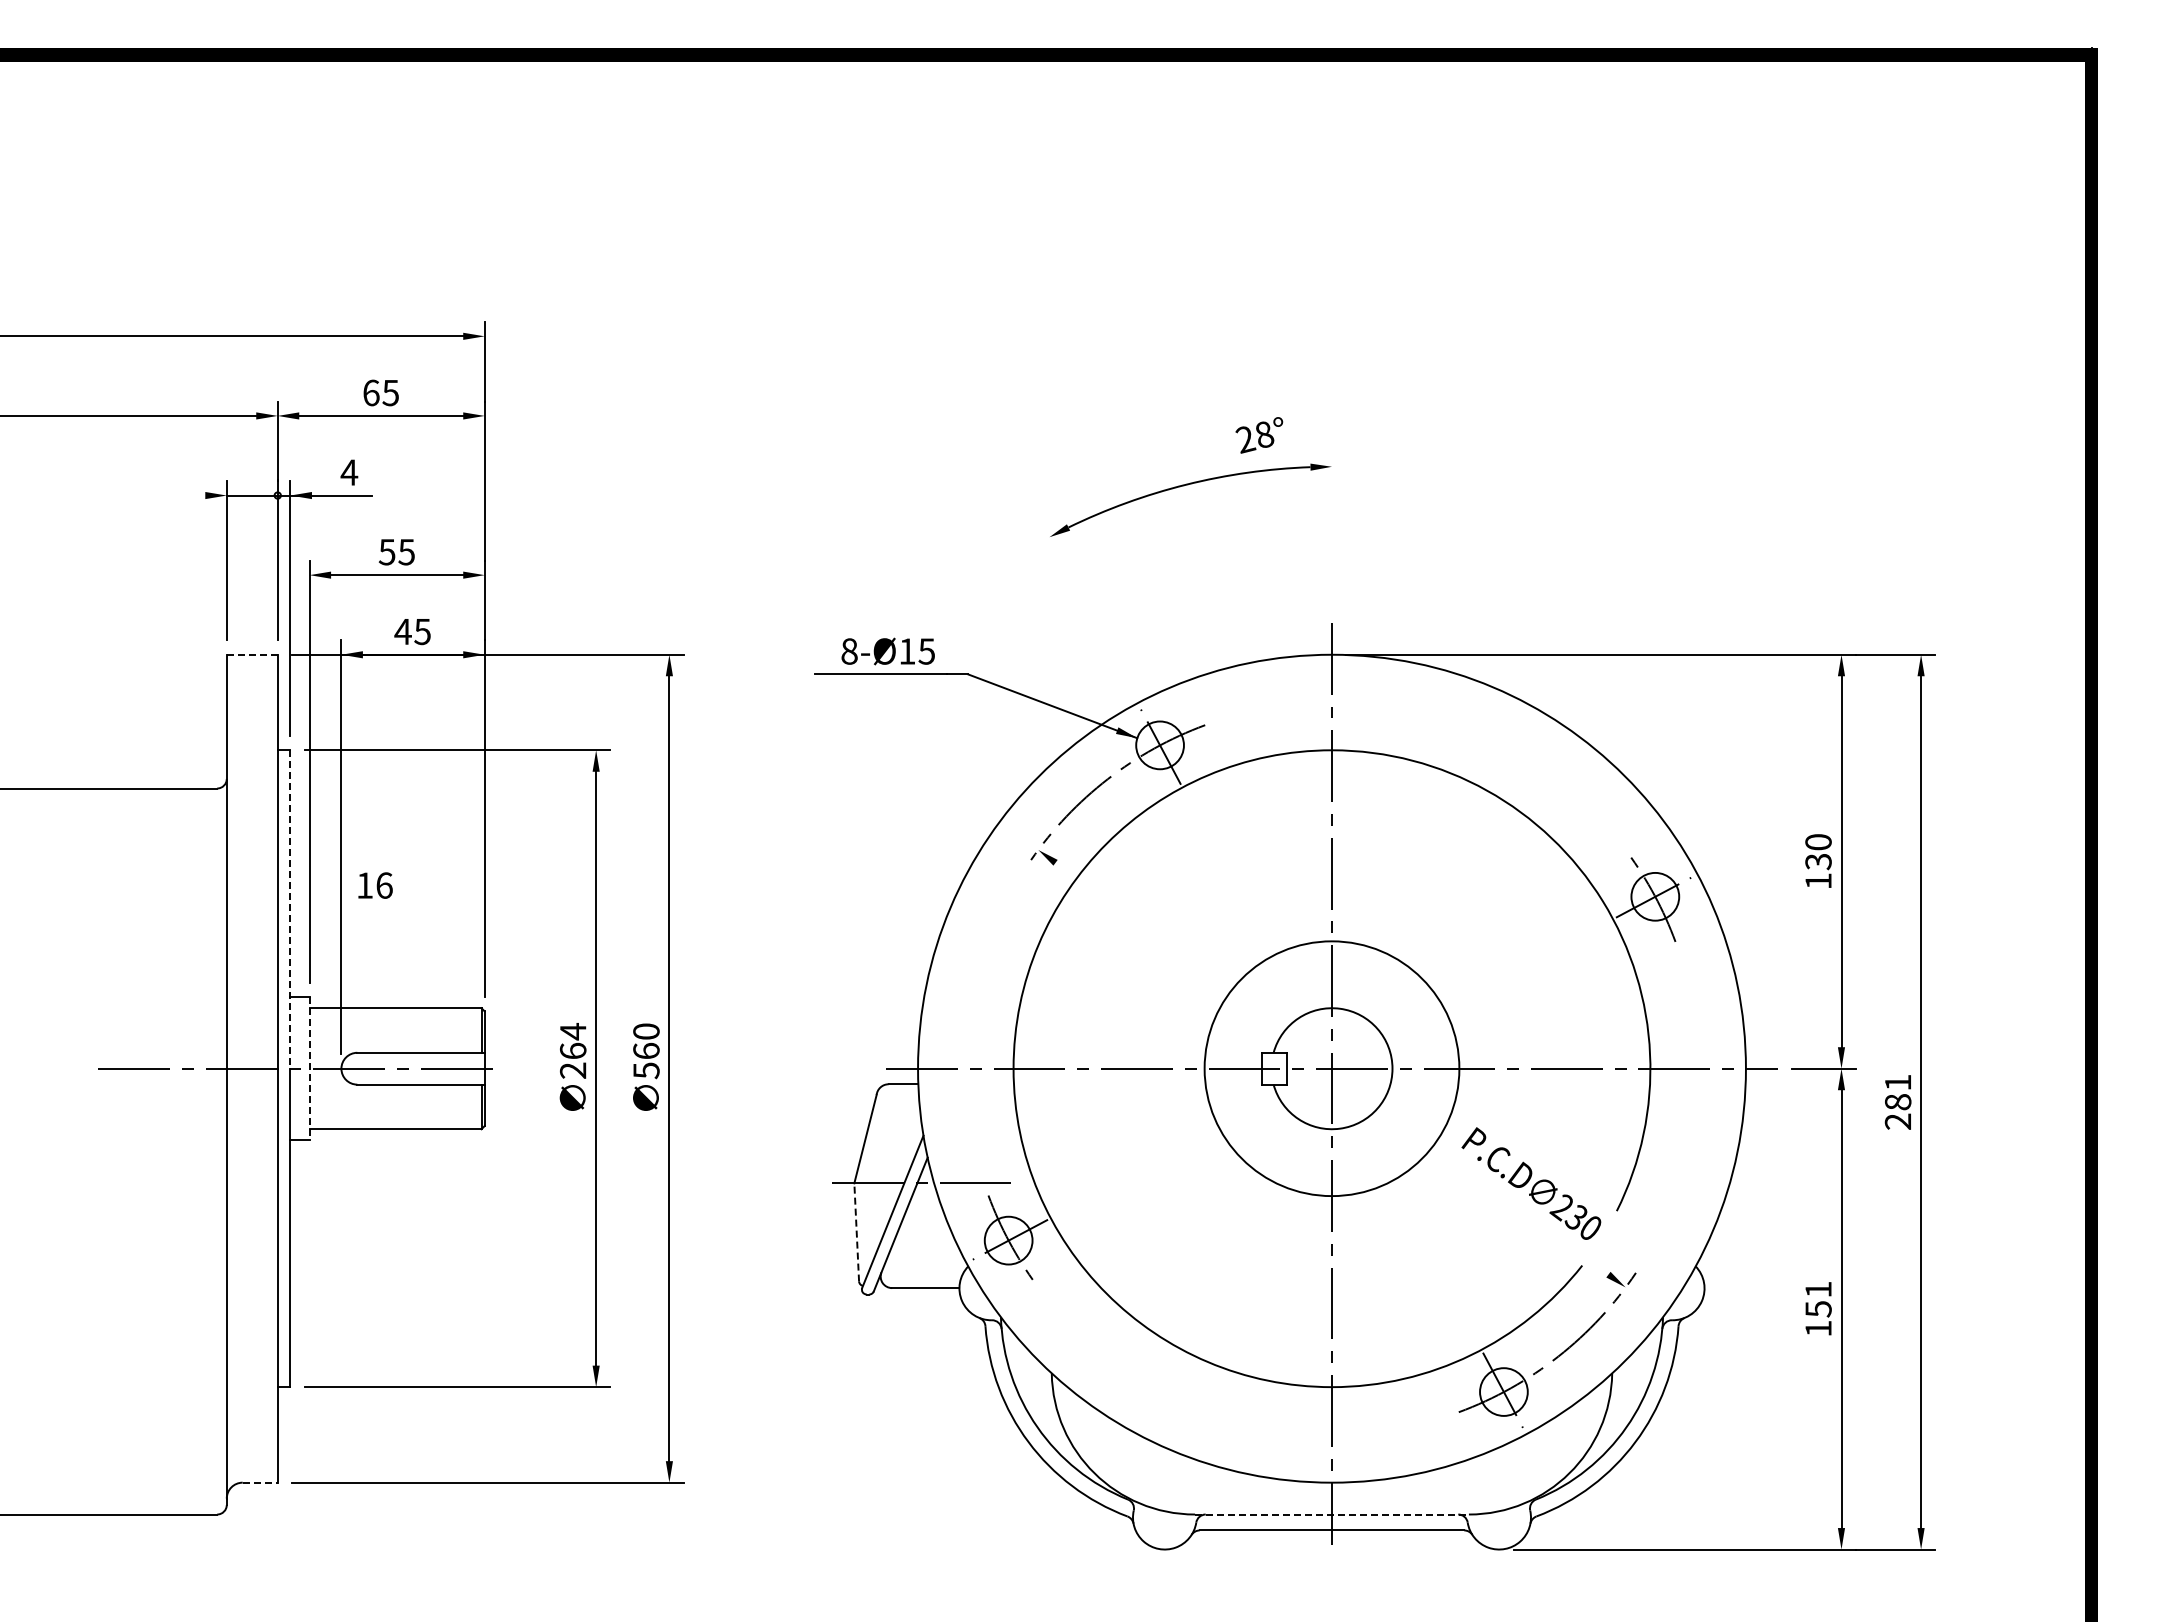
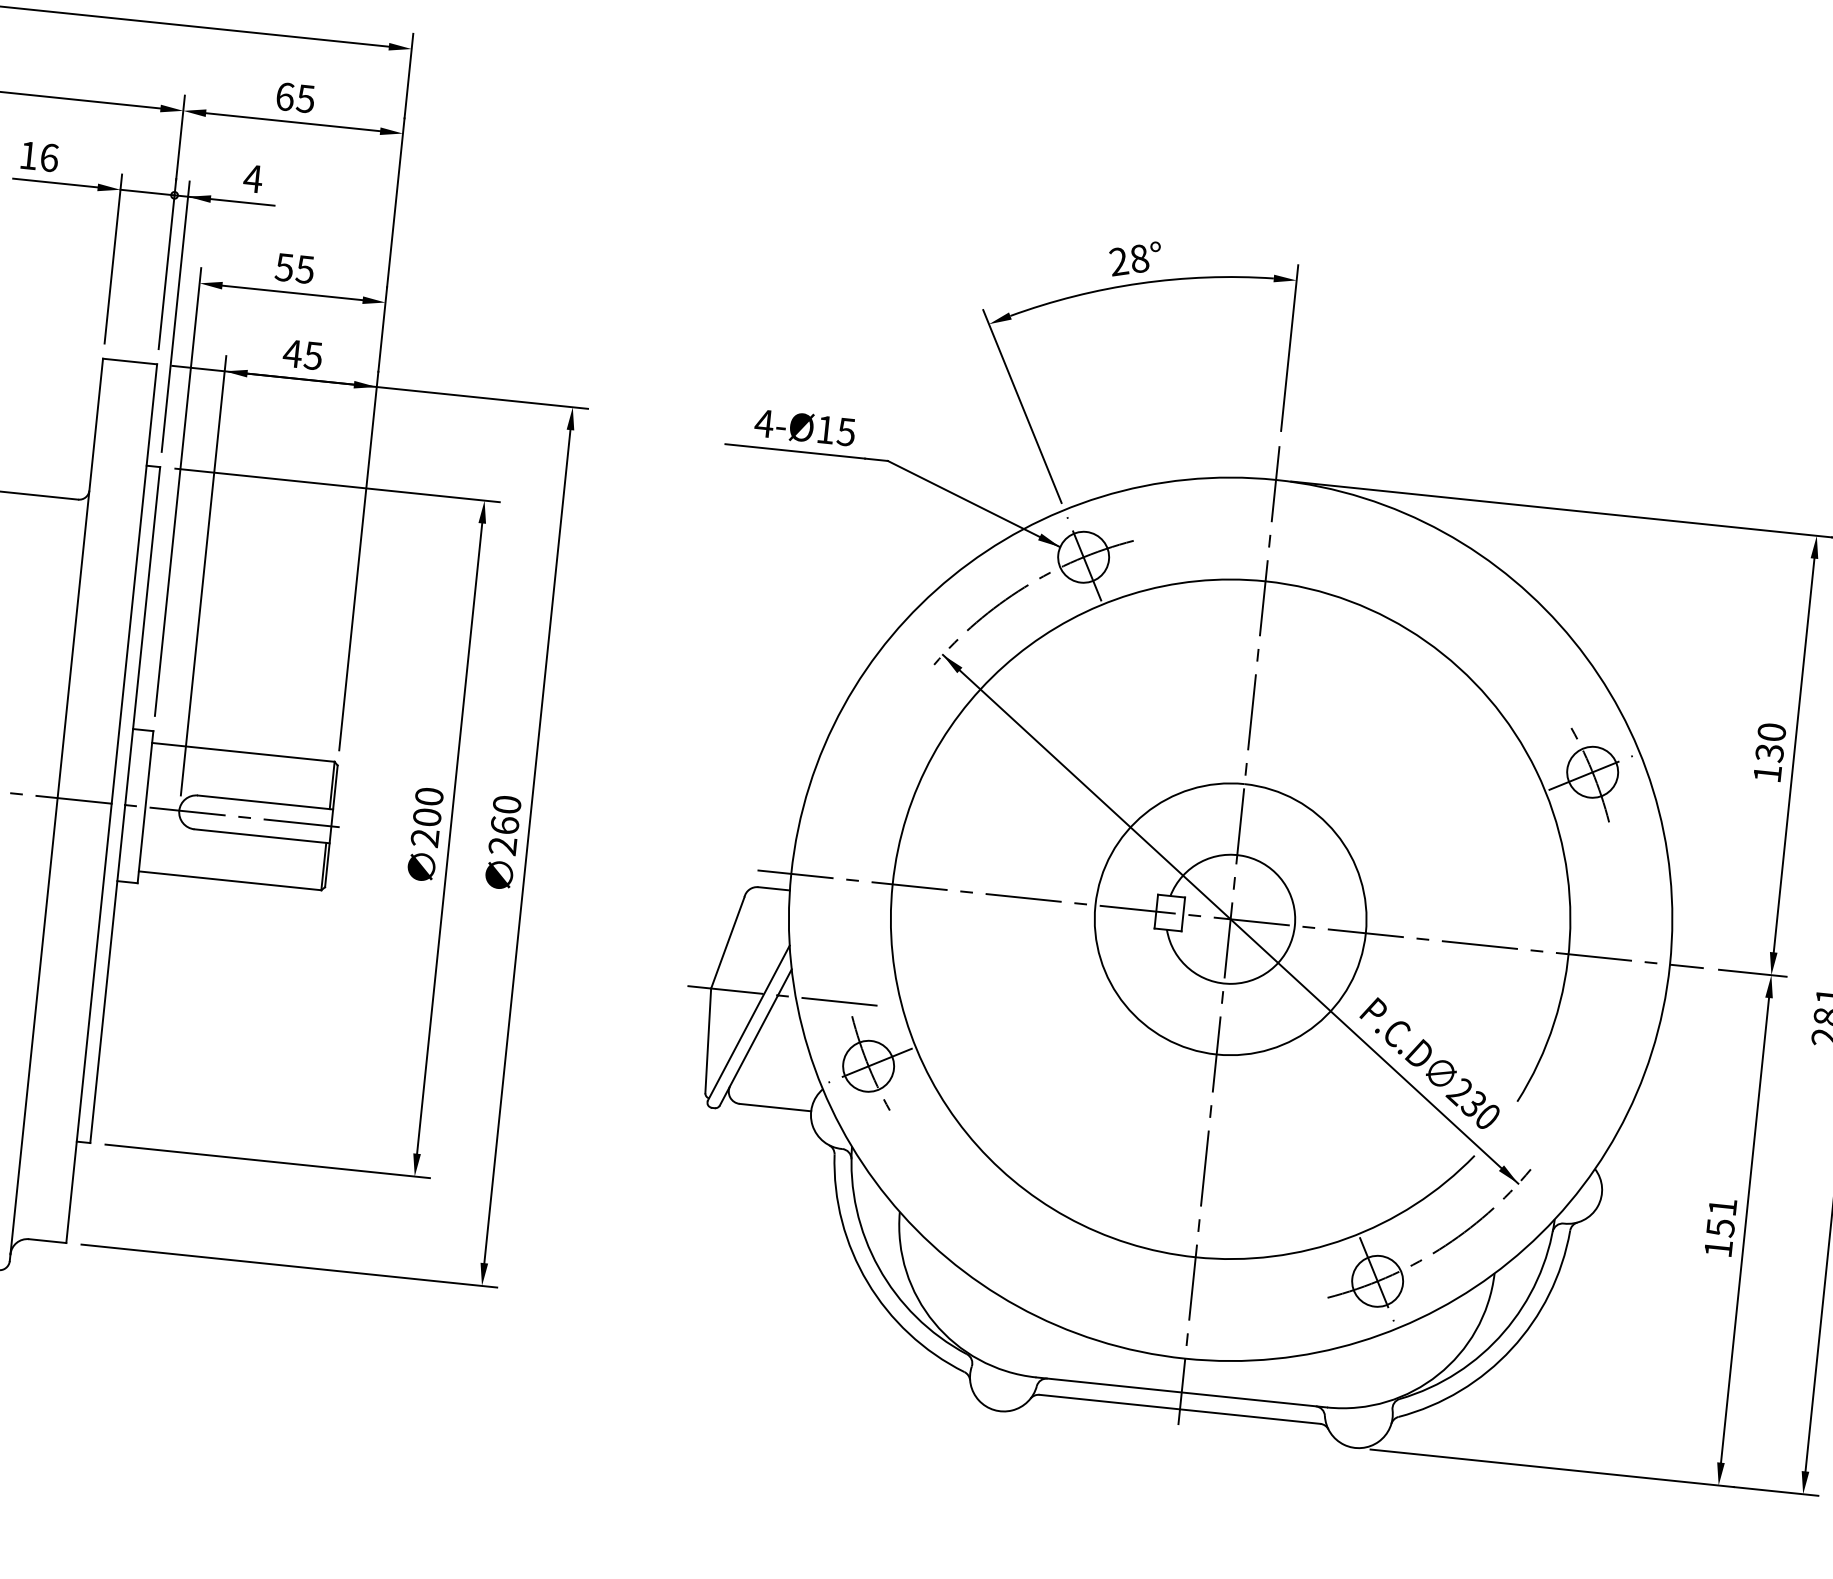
text: (1259, 435) -> (1134, 259), moved
line: (165, 495) -> (55, 182), added
line: (1332, 530) -> (1290, 348), added
line: (1088, 610) -> (1022, 406), added
text: (849, 651) -> (764, 423), 8-Ø15 -> 4-Ø15
line: (252, 654) -> (130, 361), dashed -> solid
text: (375, 885) -> (39, 156), moved
line: (290, 910) -> (142, 637), dashed -> solid
text: (572, 1041) -> (427, 807), 264 -> 200
line: (309, 1068) -> (145, 806), dashed -> solid
line: (1331, 1068) -> (1230, 919), added
text: (646, 1070) -> (502, 846), 560 -> 260
line: (856, 1231) -> (708, 1039), dashed -> solid
line: (260, 1482) -> (48, 1240), dashed -> solid
line: (1332, 1514) -> (1182, 1392), dashed -> solid

